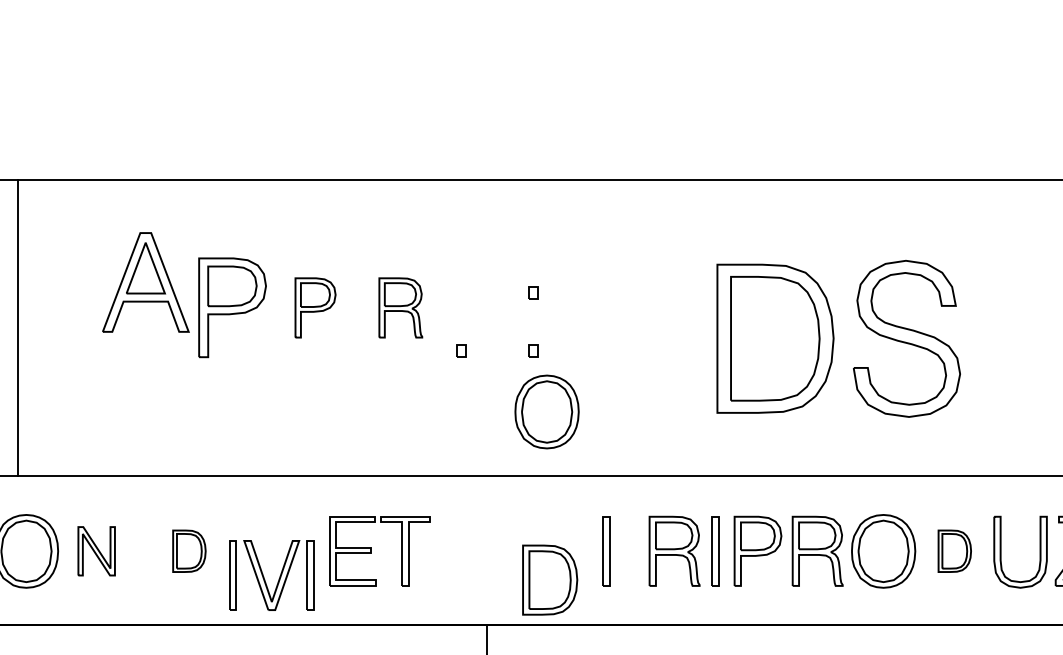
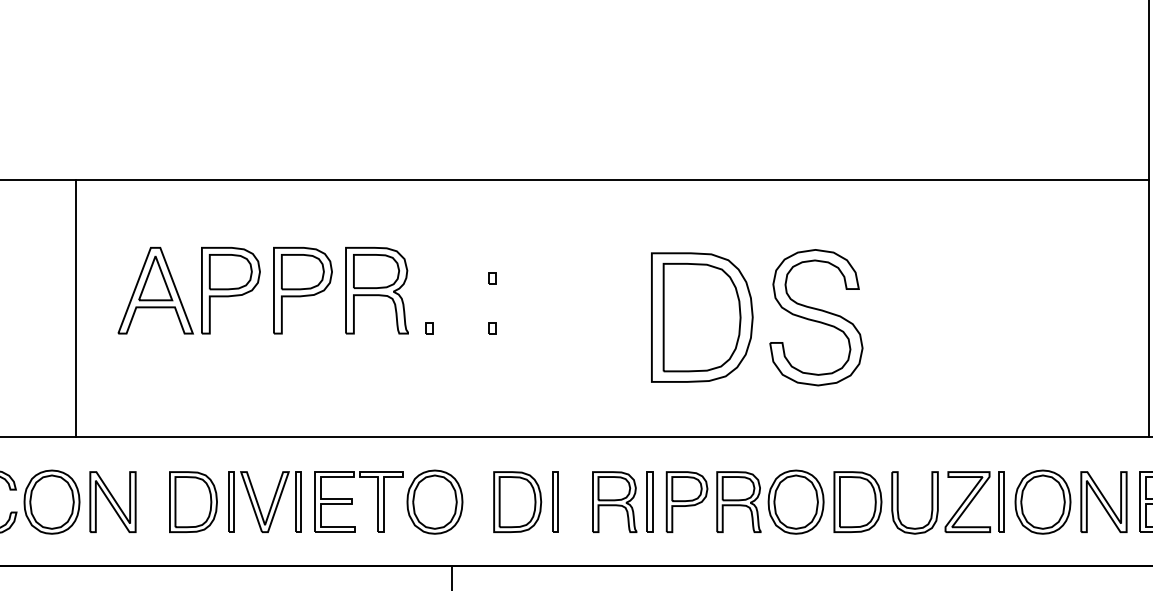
part: (145, 282) -> (155, 290), moved
part: (314, 307) -> (302, 290), size x1.67
part: (400, 307) -> (376, 290), size x1.67
line: (18, 328) -> (76, 308), moved
part: (546, 411) -> (434, 501), moved
part: (96, 550) -> (112, 501), size x1.43
part: (189, 550) -> (193, 501), size x1.67
part: (954, 550) -> (857, 501), size x1.67
part: (264, 575) -> (258, 502), moved
part: (549, 579) -> (517, 501), moved

